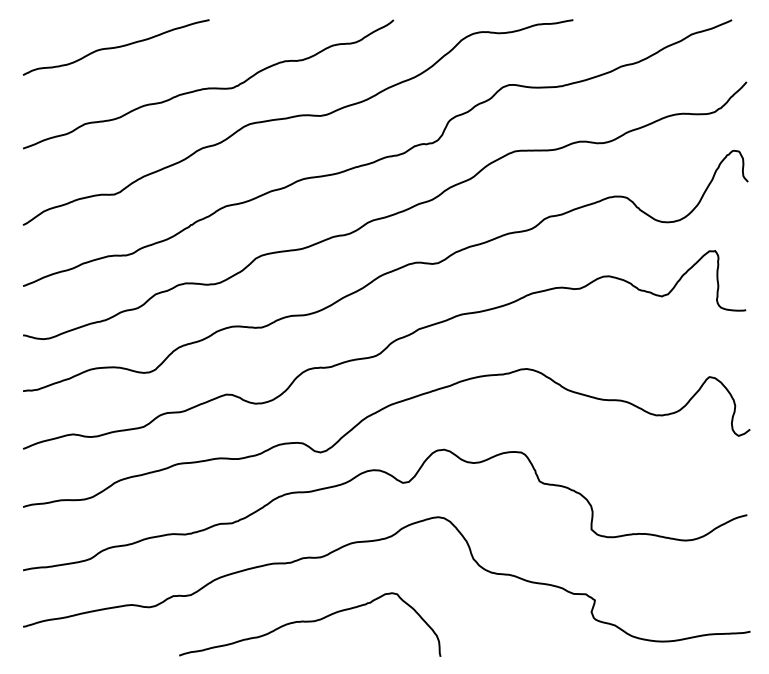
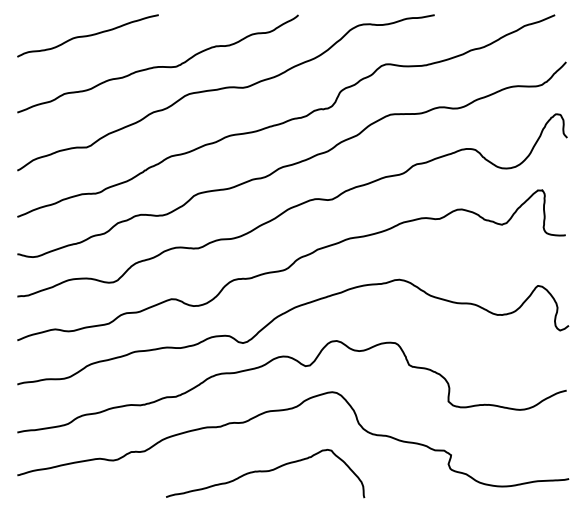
curve: (310, 622) -> (265, 472), moved

